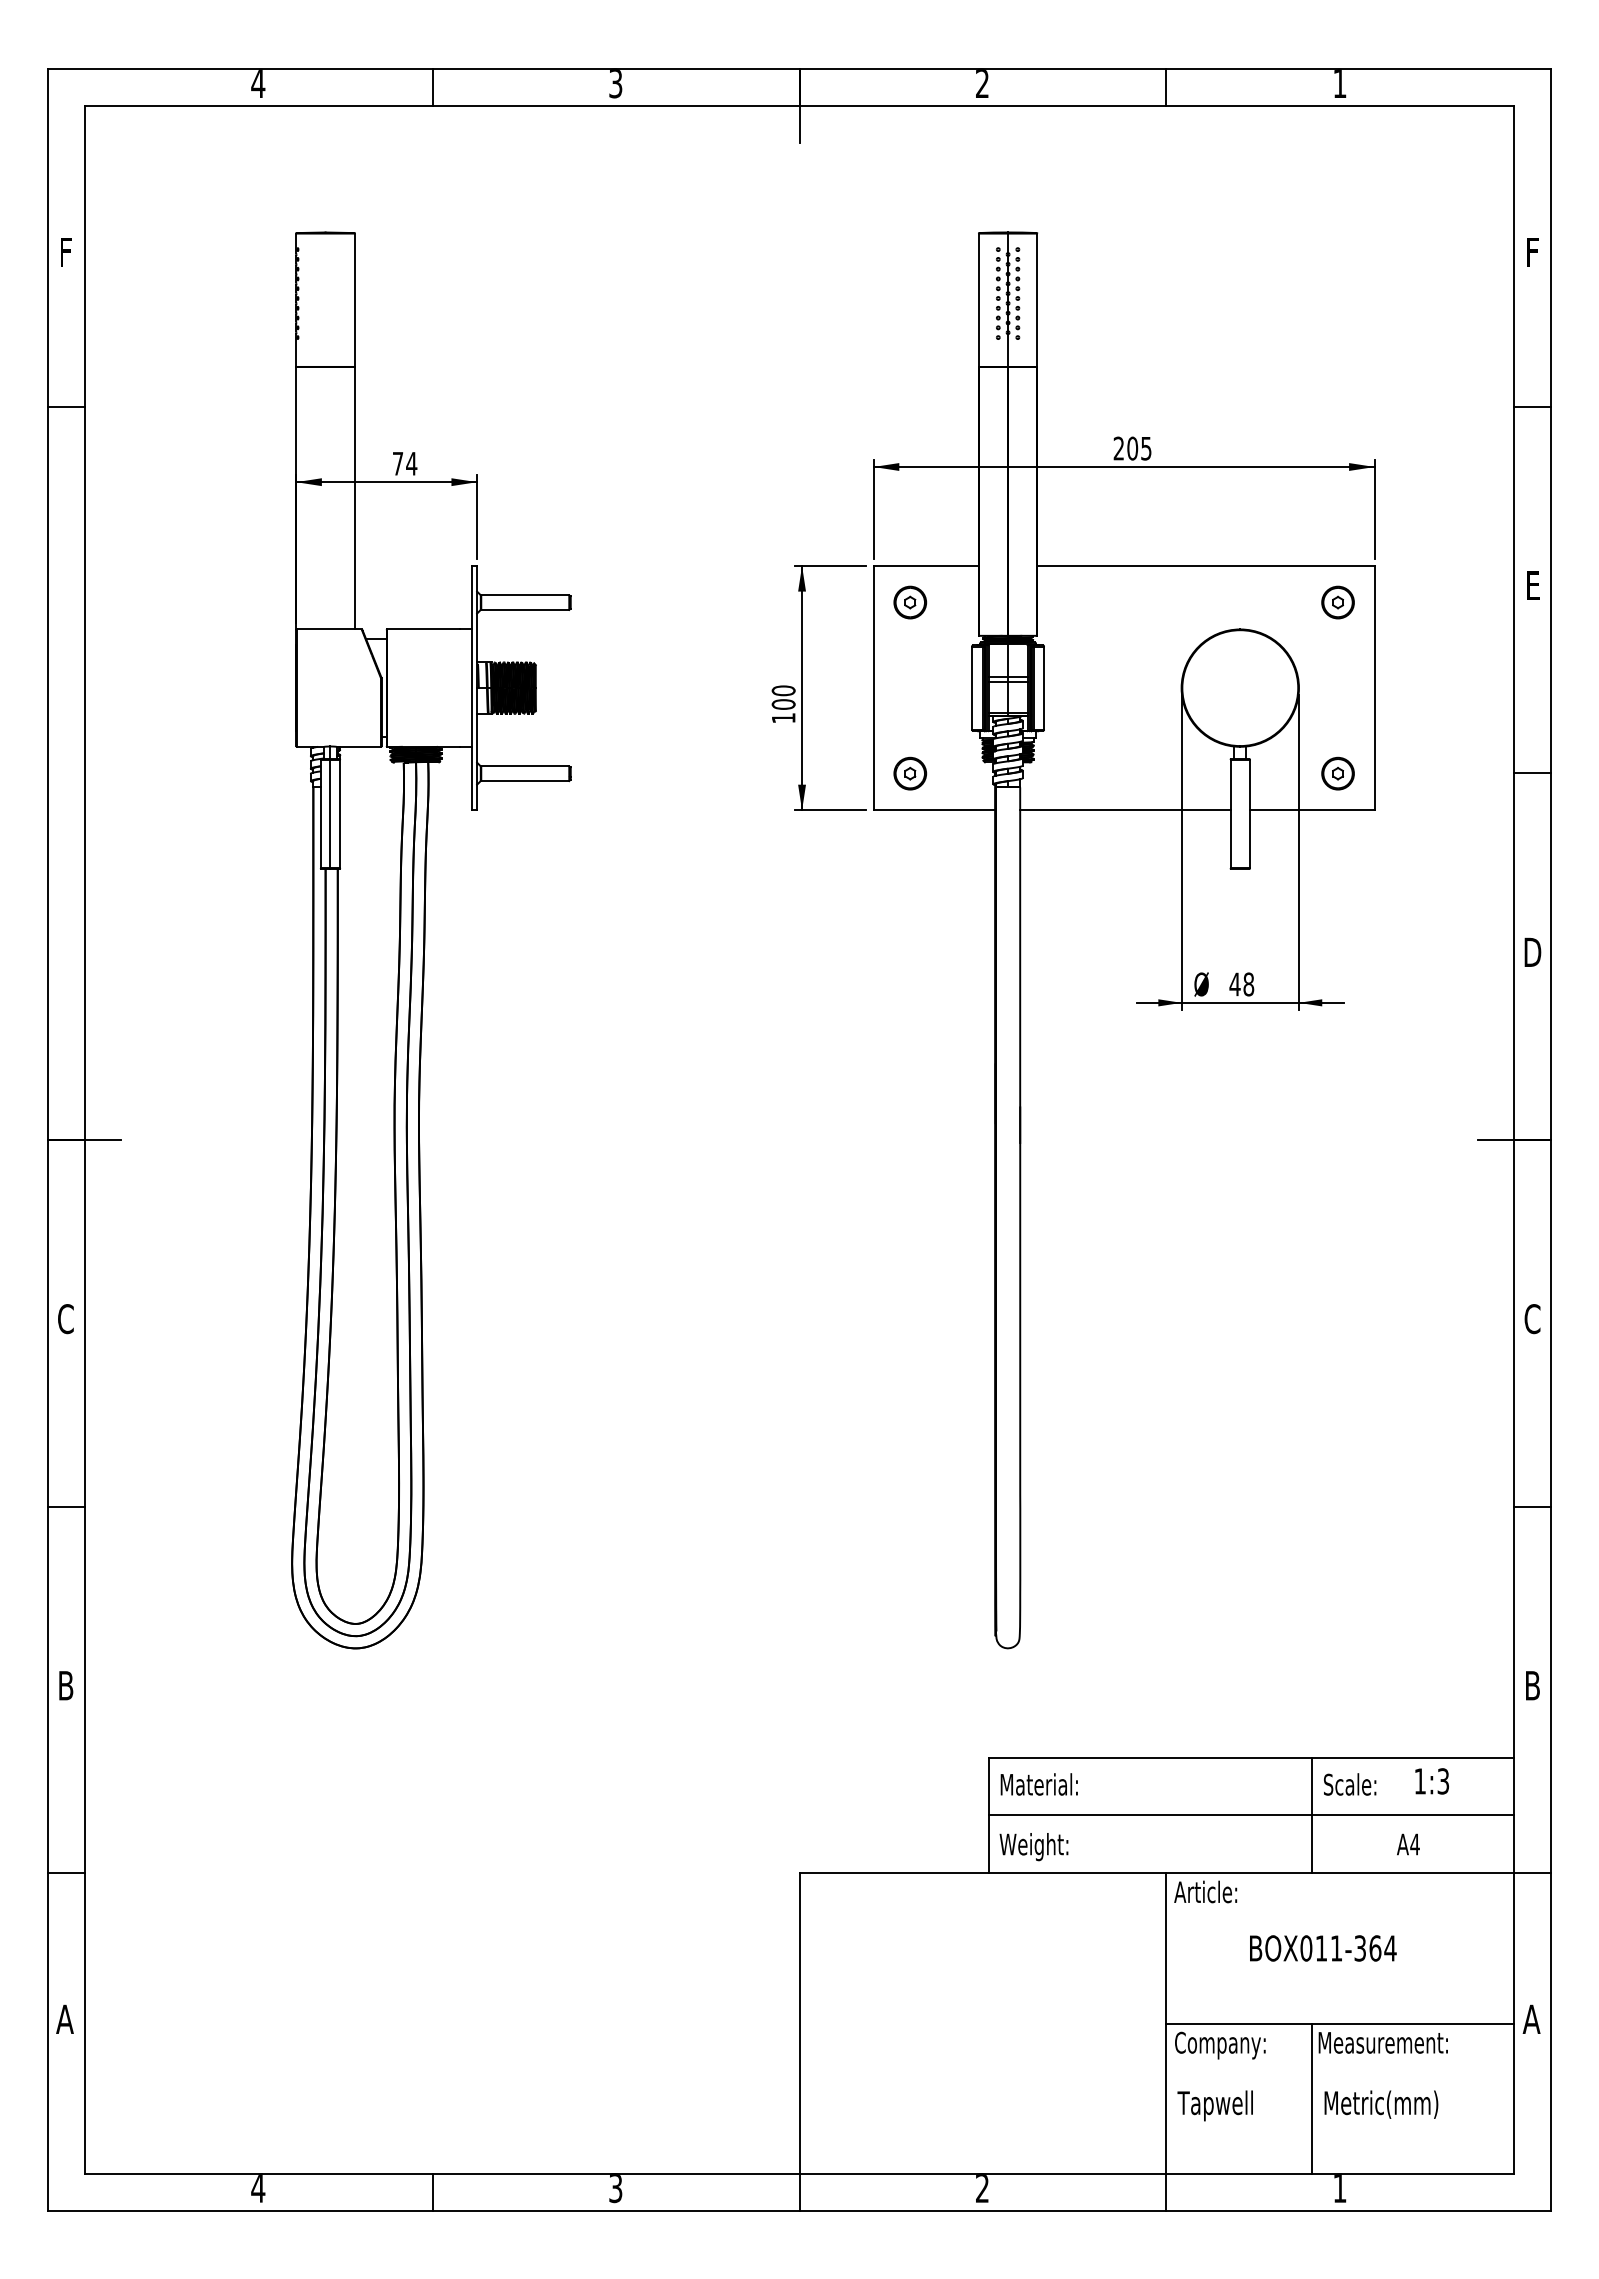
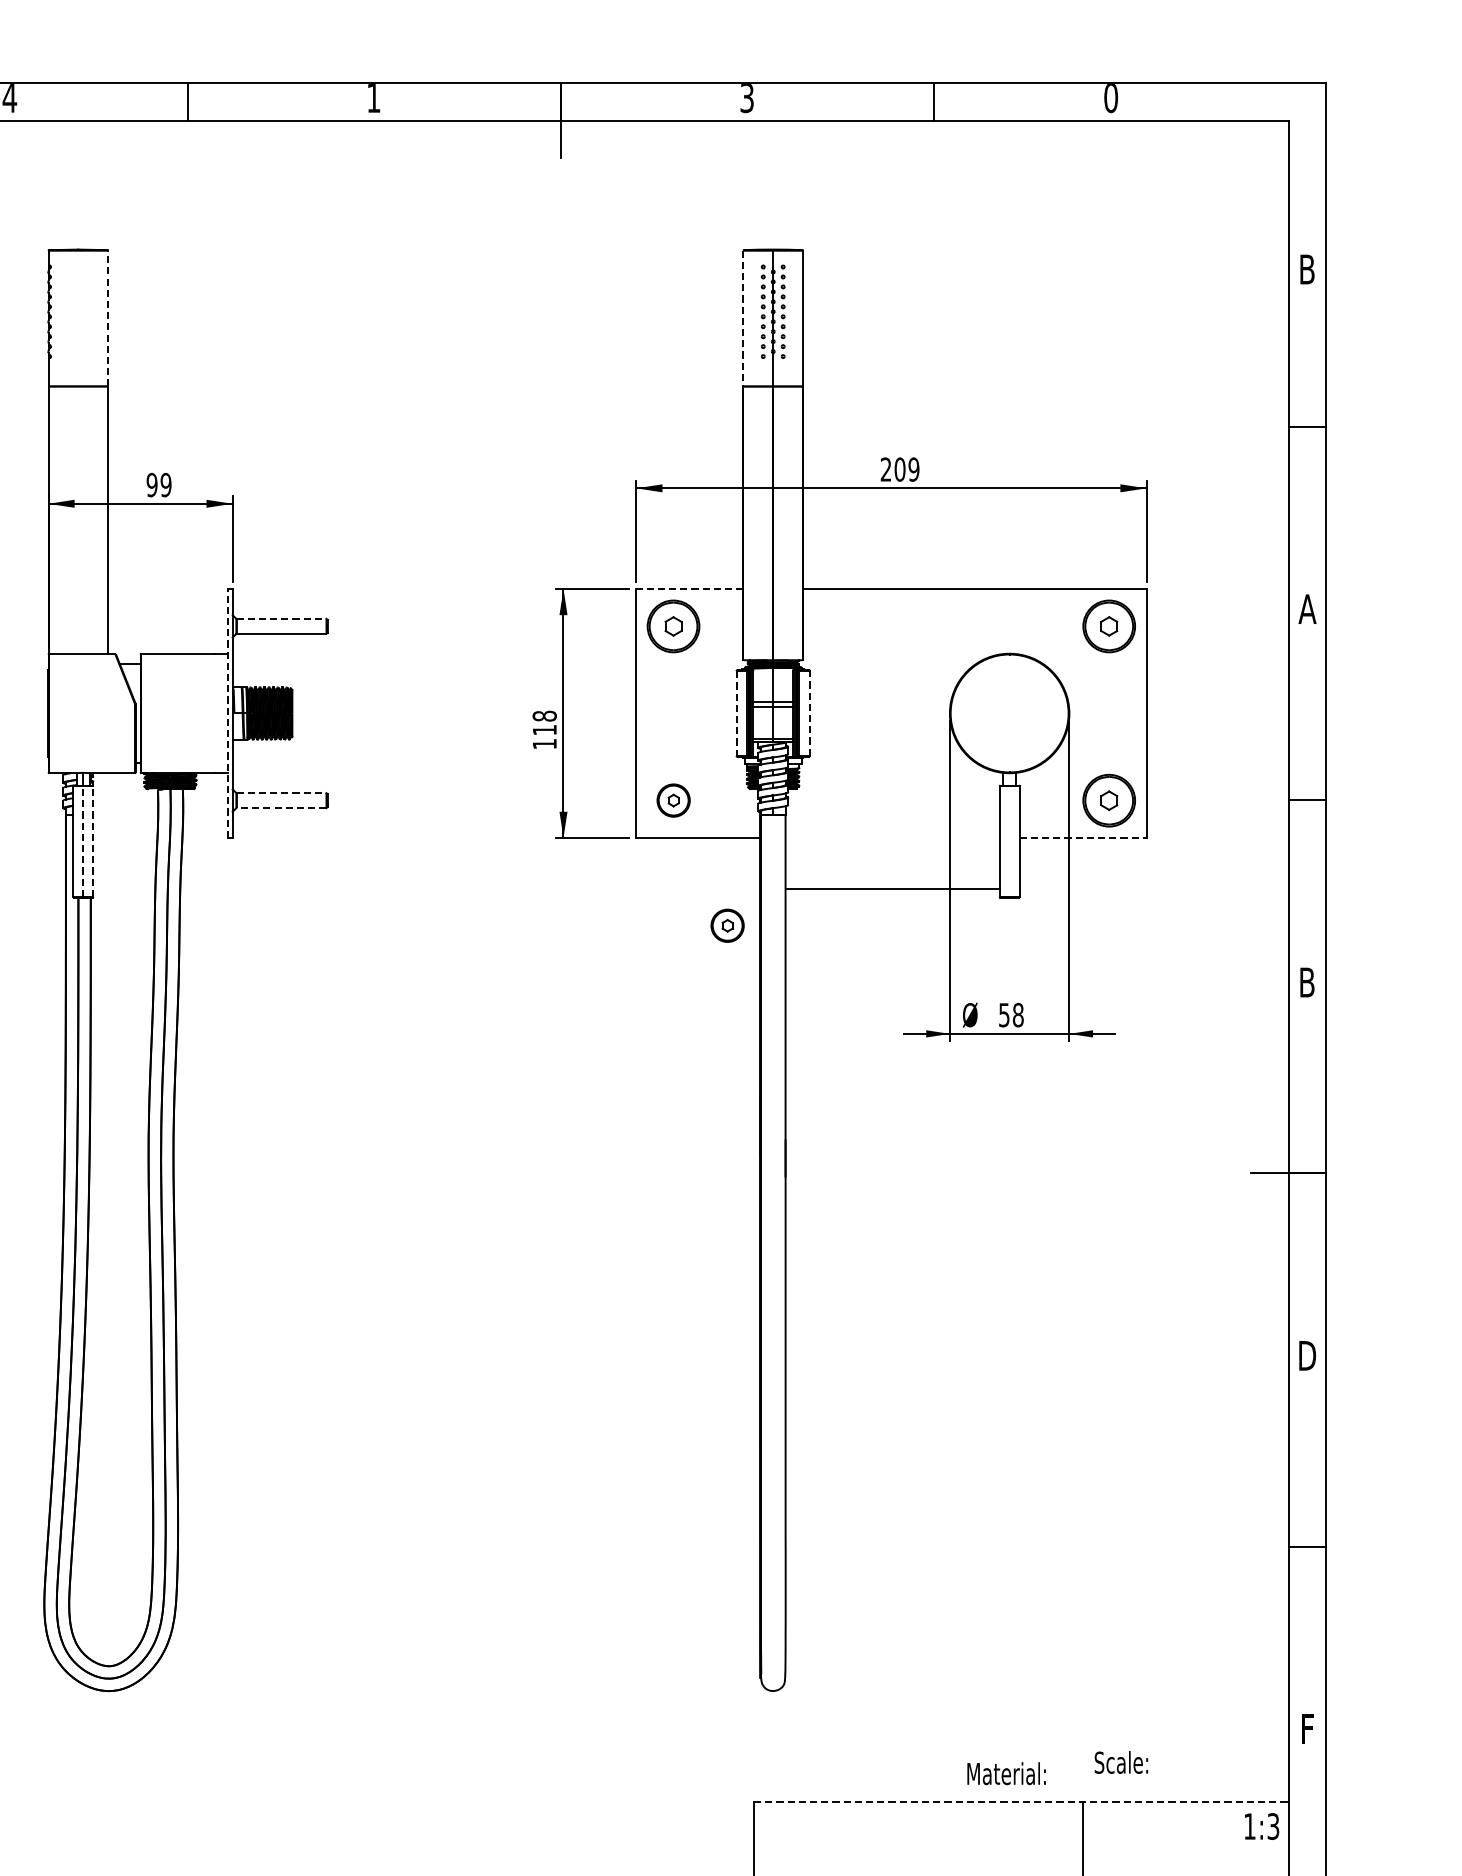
text: (615, 84) -> (373, 98), 3 -> 1
text: (982, 84) -> (747, 98), 2 -> 3
text: (1339, 84) -> (1110, 98), 1 -> 0
text: (1532, 251) -> (1307, 268), F -> B
line: (354, 300) -> (107, 318), solid -> dashed
line: (978, 300) -> (743, 318), solid -> dashed
text: (1146, 448) -> (914, 469), 205 -> 209
text: (404, 463) -> (158, 484), 74 -> 99
line: (926, 565) -> (690, 588), solid -> dashed
text: (1532, 585) -> (1307, 608), E -> A
line: (525, 595) -> (281, 619), solid -> dashed
part: (910, 602) -> (673, 626), size x1.6
part: (1337, 602) -> (1108, 626), size x1.6
line: (472, 687) -> (227, 712), solid -> dashed
line: (972, 688) -> (737, 713), solid -> dashed
line: (1044, 688) -> (810, 713), solid -> dashed
text: (783, 697) -> (544, 723), 100 -> 118
line: (525, 766) -> (281, 793), solid -> dashed
part: (1337, 773) -> (1108, 800), size x1.6
line: (524, 781) -> (280, 808), solid -> dashed
line: (1125, 810) -> (892, 888), moved
line: (1312, 810) -> (1083, 838), solid -> dashed
line: (330, 813) -> (83, 841), solid -> dashed
line: (340, 813) -> (93, 841), solid -> dashed
part: (963, 896) -> (727, 925), added
text: (1532, 951) -> (1307, 981), D -> B
text: (1234, 984) -> (1003, 1015), 48 -> 58
text: (1532, 1319) -> (1307, 1356), C -> D
text: (1532, 1685) -> (1307, 1728), B -> F
line: (1251, 1757) -> (1021, 1802), solid -> dashed
text: (1431, 1781) -> (1261, 1826), moved
text: (1038, 1784) -> (1005, 1773), moved
text: (1350, 1784) -> (1121, 1762), moved
line: (1251, 1815) -> (1021, 1861), removed

